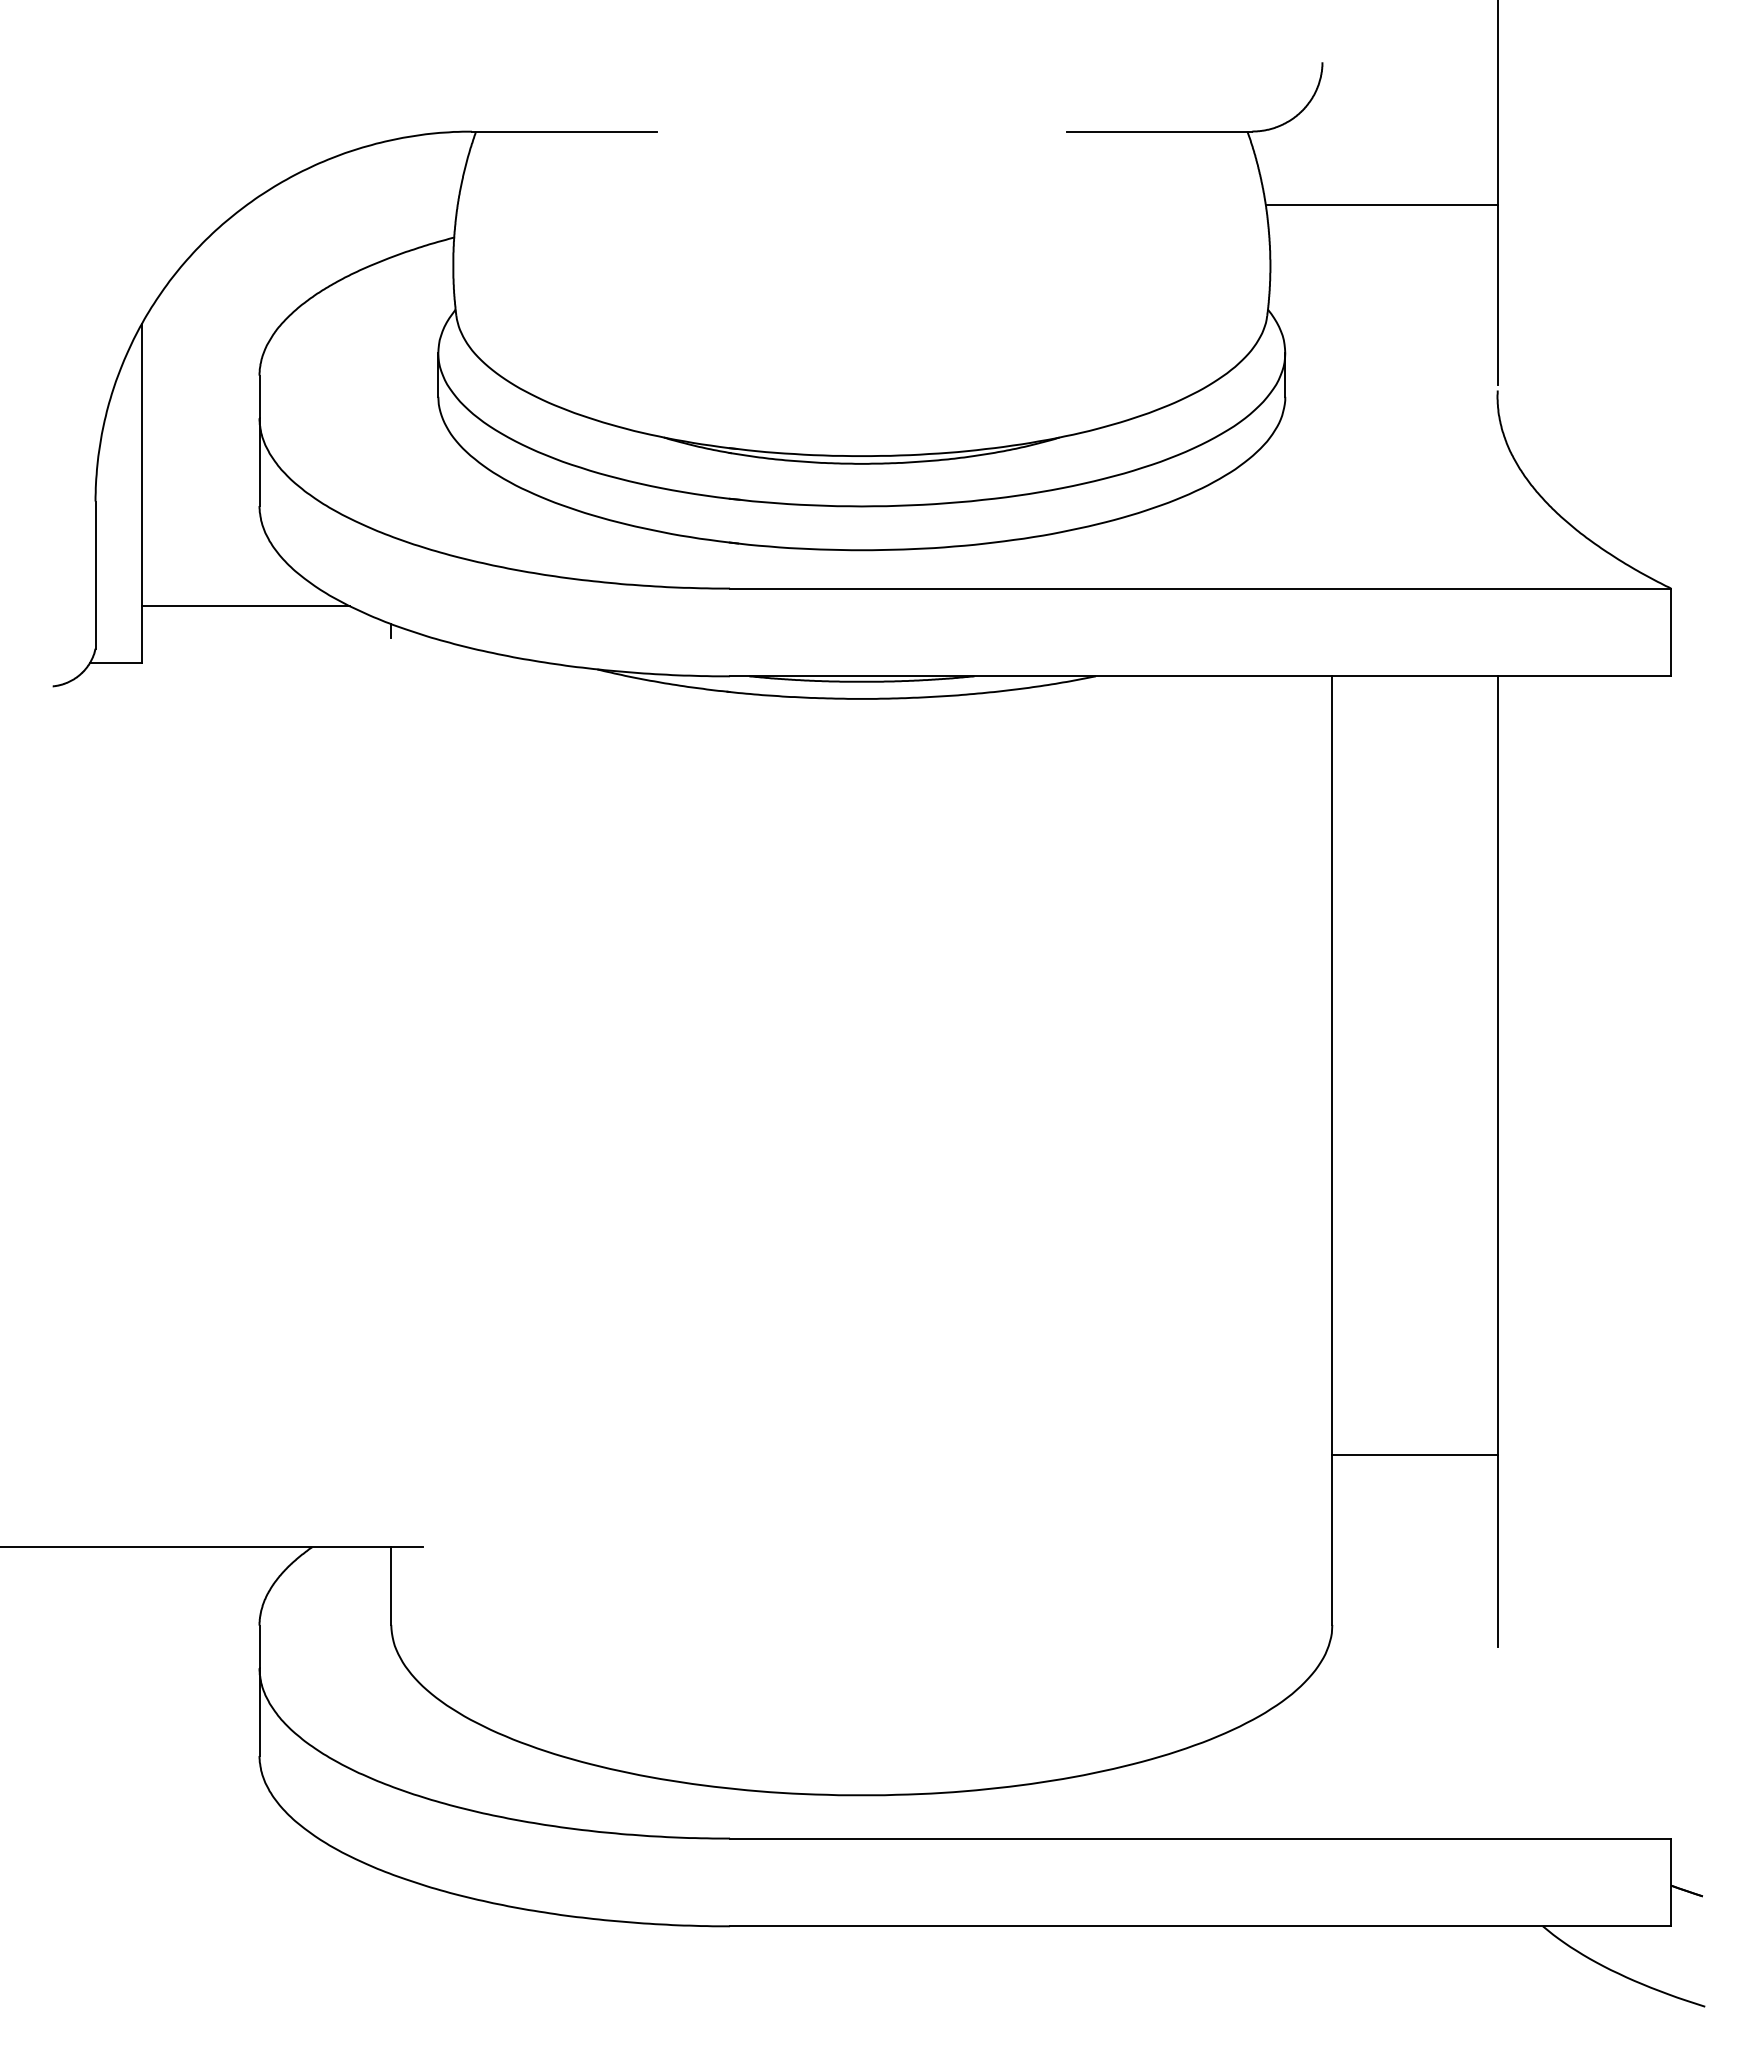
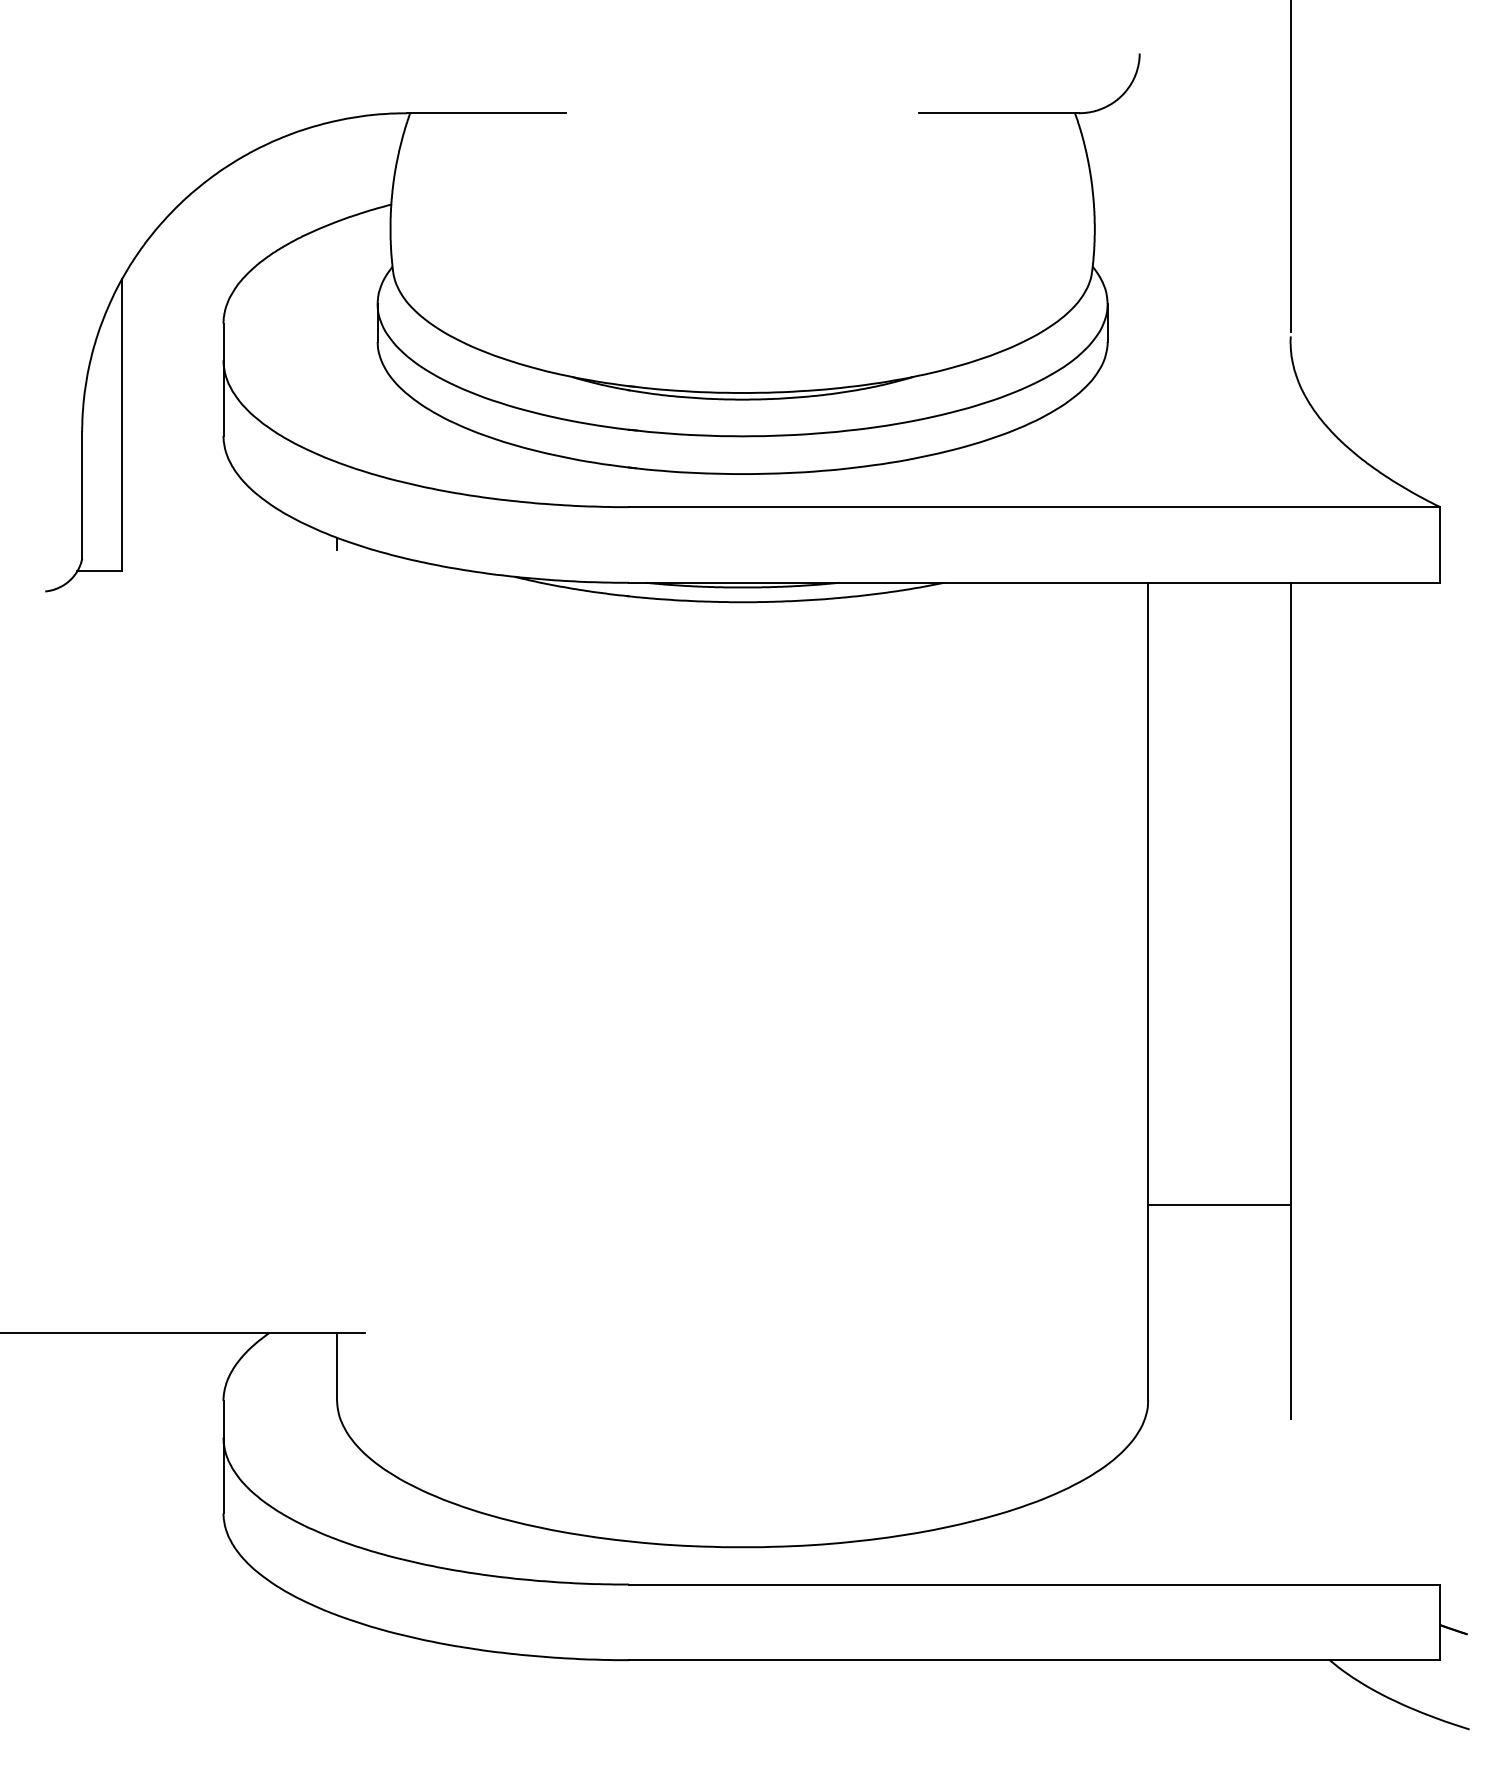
line: (1381, 204) -> (1190, 176), removed
line: (245, 606) -> (211, 522), removed
line: (1415, 1455) -> (1219, 1205), moved

